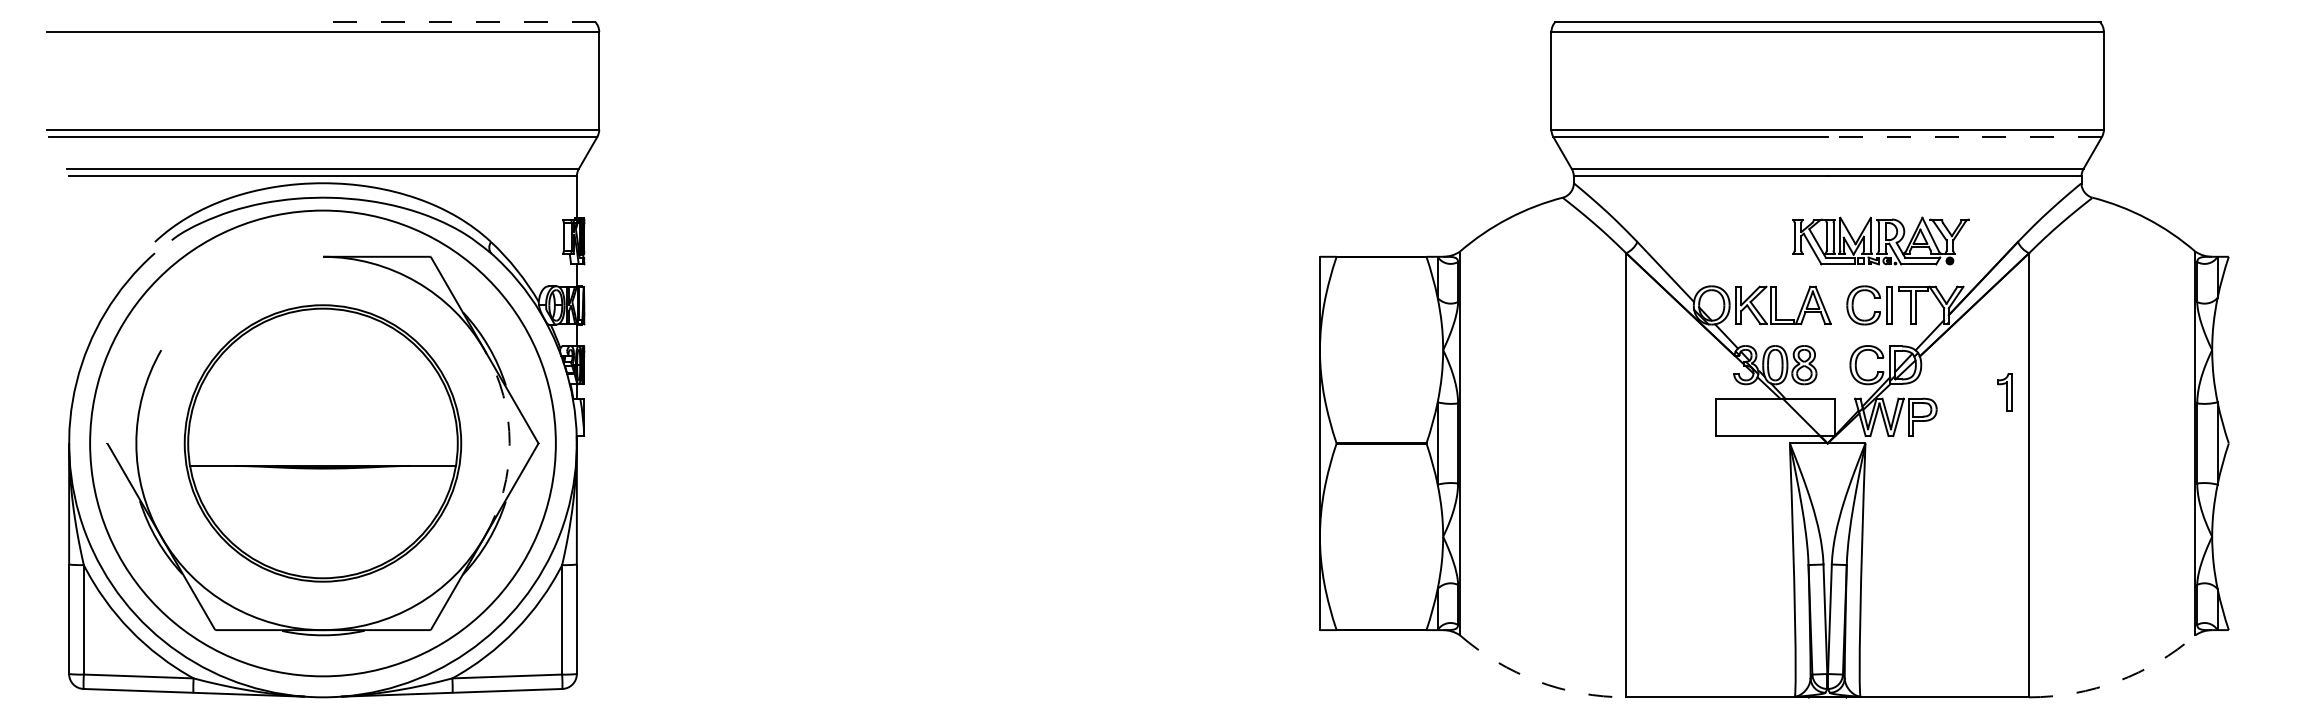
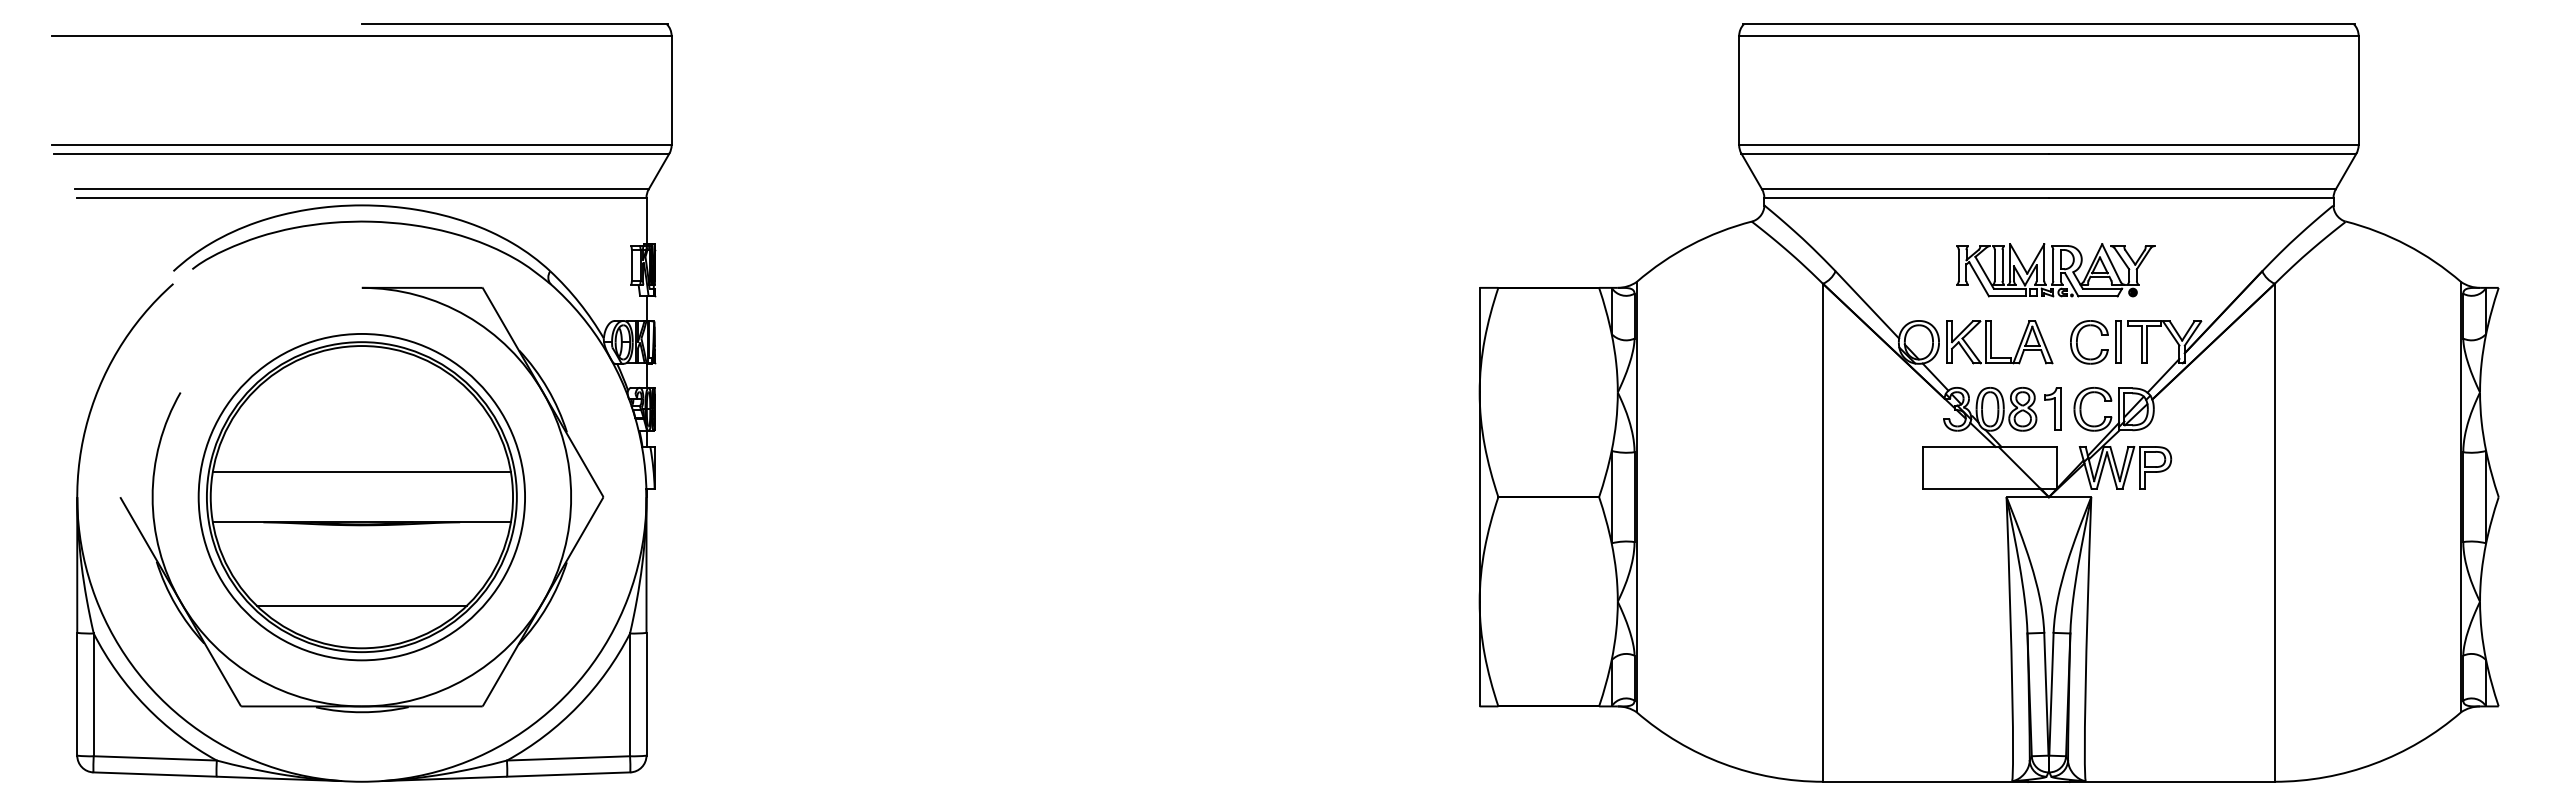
line: (459, 21) -> (514, 24), dashed -> solid
line: (1964, 136) -> (2202, 153), dashed -> solid
part: (1880, 241) -> (2055, 270), moved
part: (2004, 392) -> (2052, 408), moved
line: (322, 421) -> (361, 472), added
circle: (322, 442) -> (361, 496), size x0.62
arc: (509, 443) -> (571, 497), dashed -> solid
line: (322, 540) -> (361, 605), added
arc: (1537, 681) -> (1723, 763), dashed -> solid
arc: (2118, 681) -> (2374, 763), dashed -> solid

